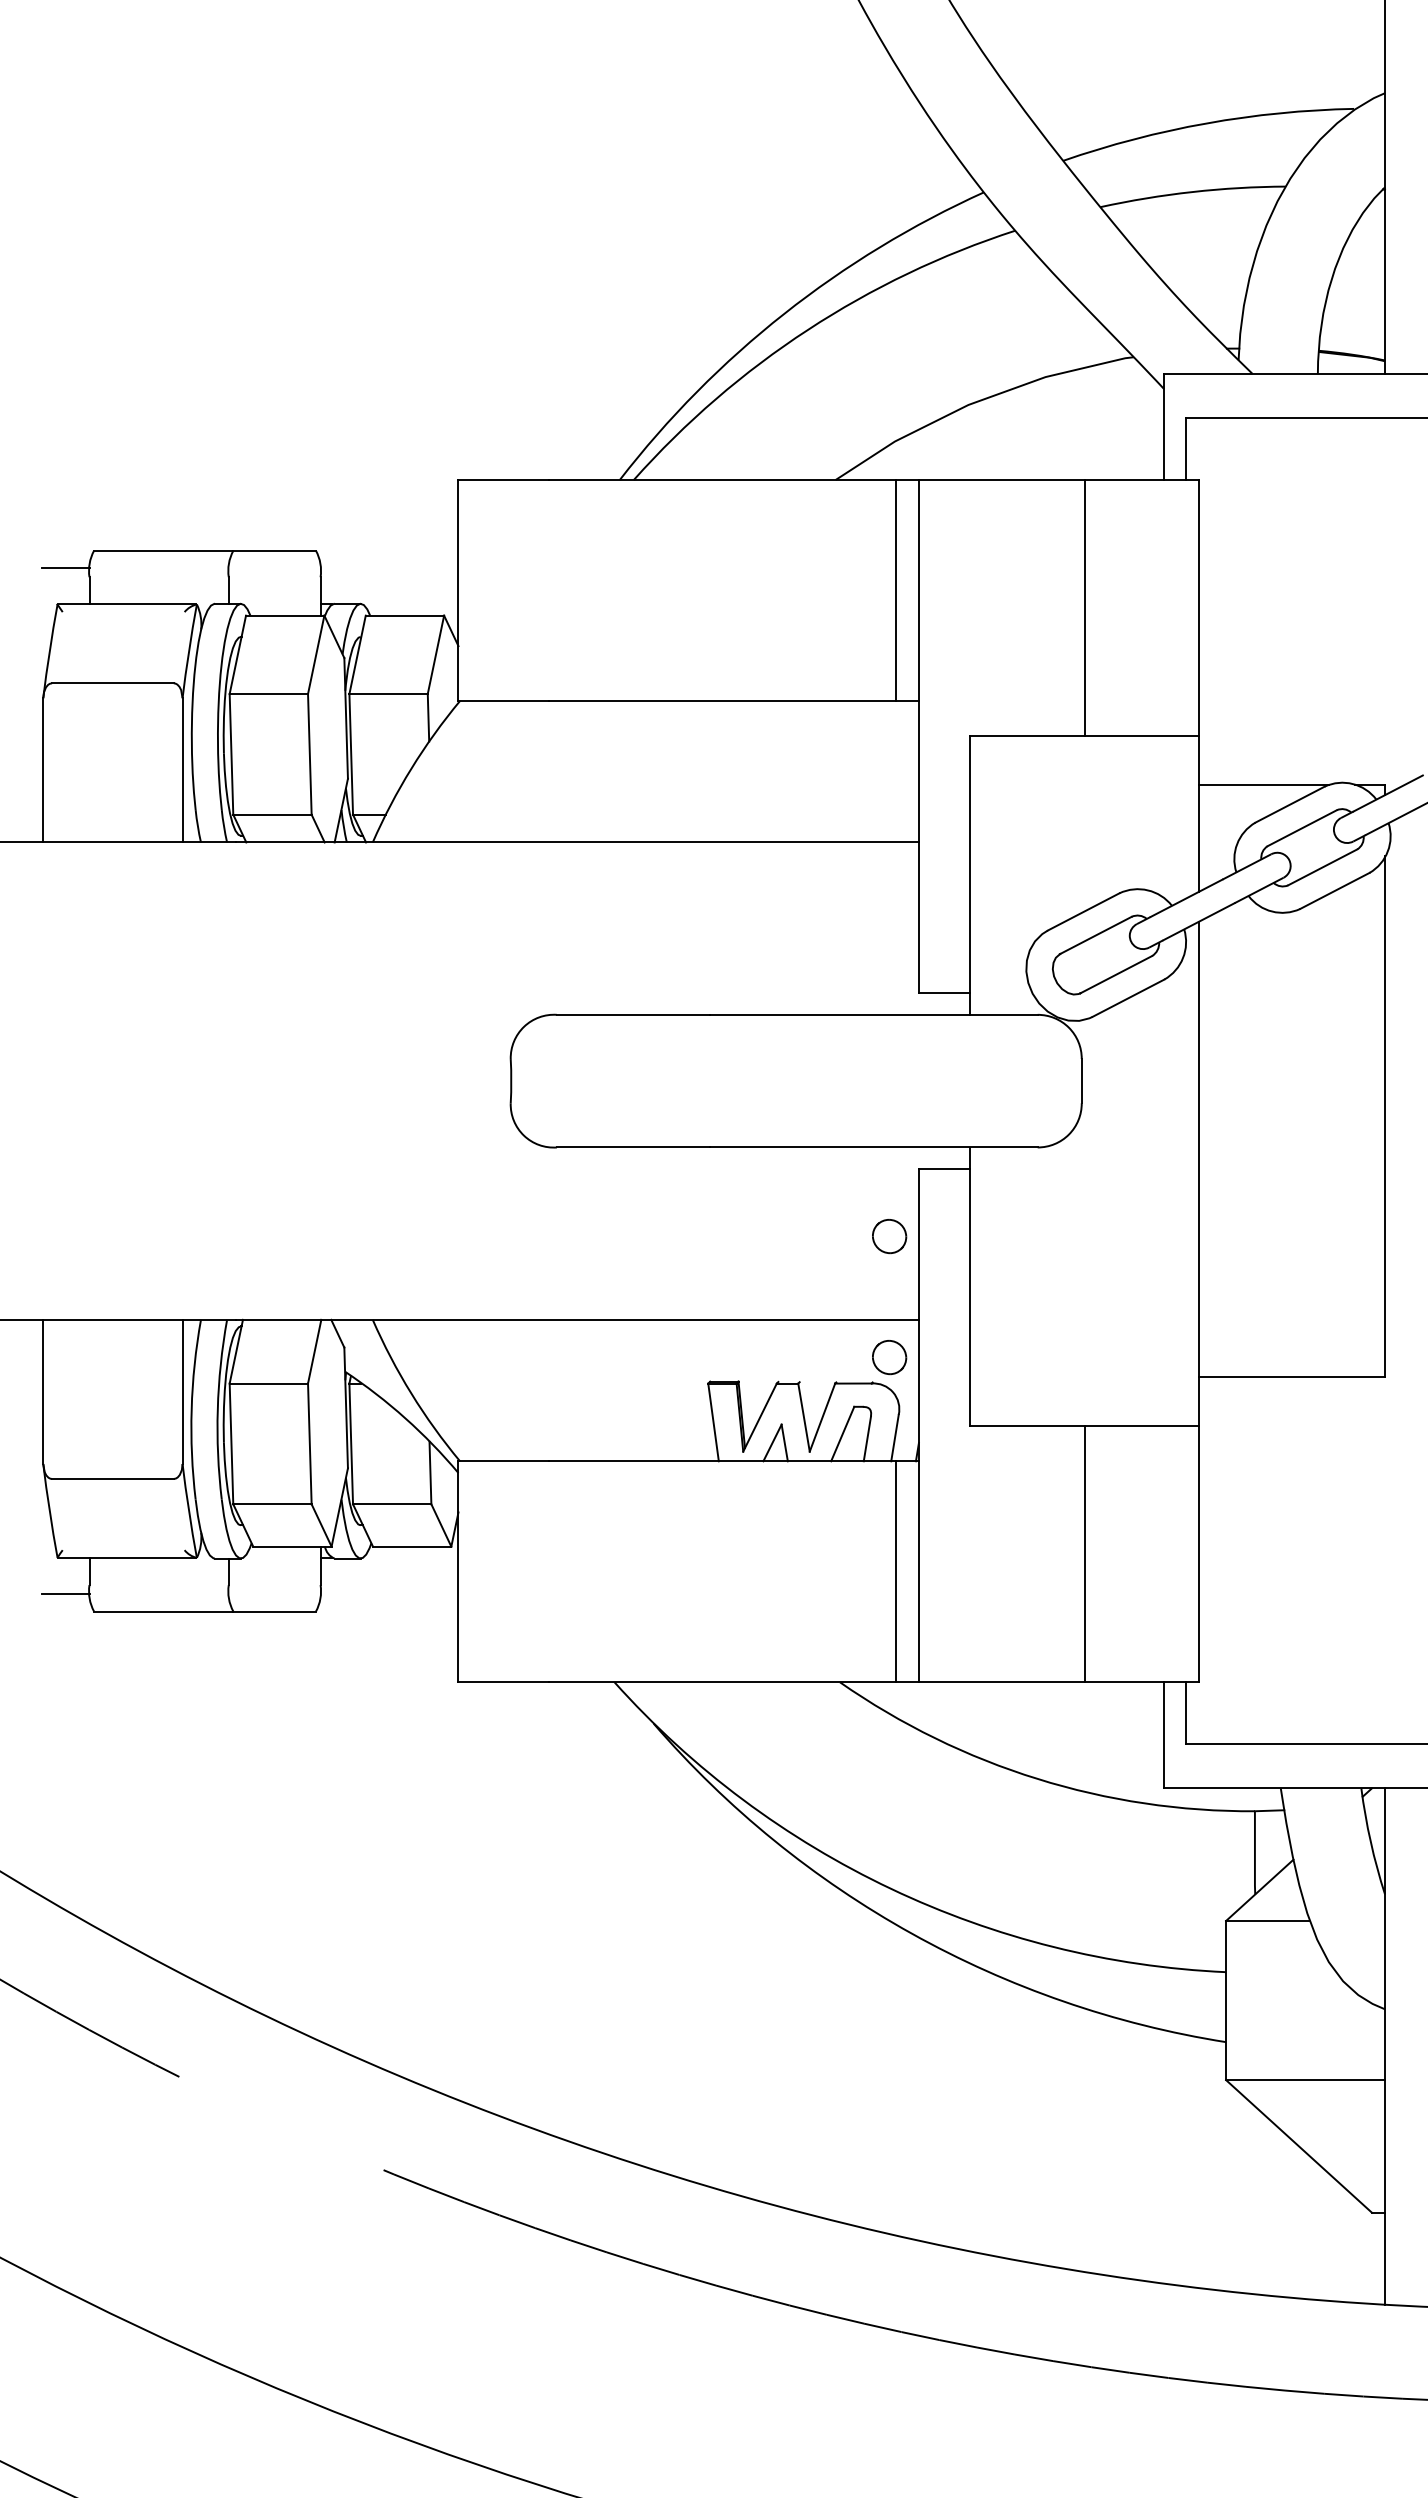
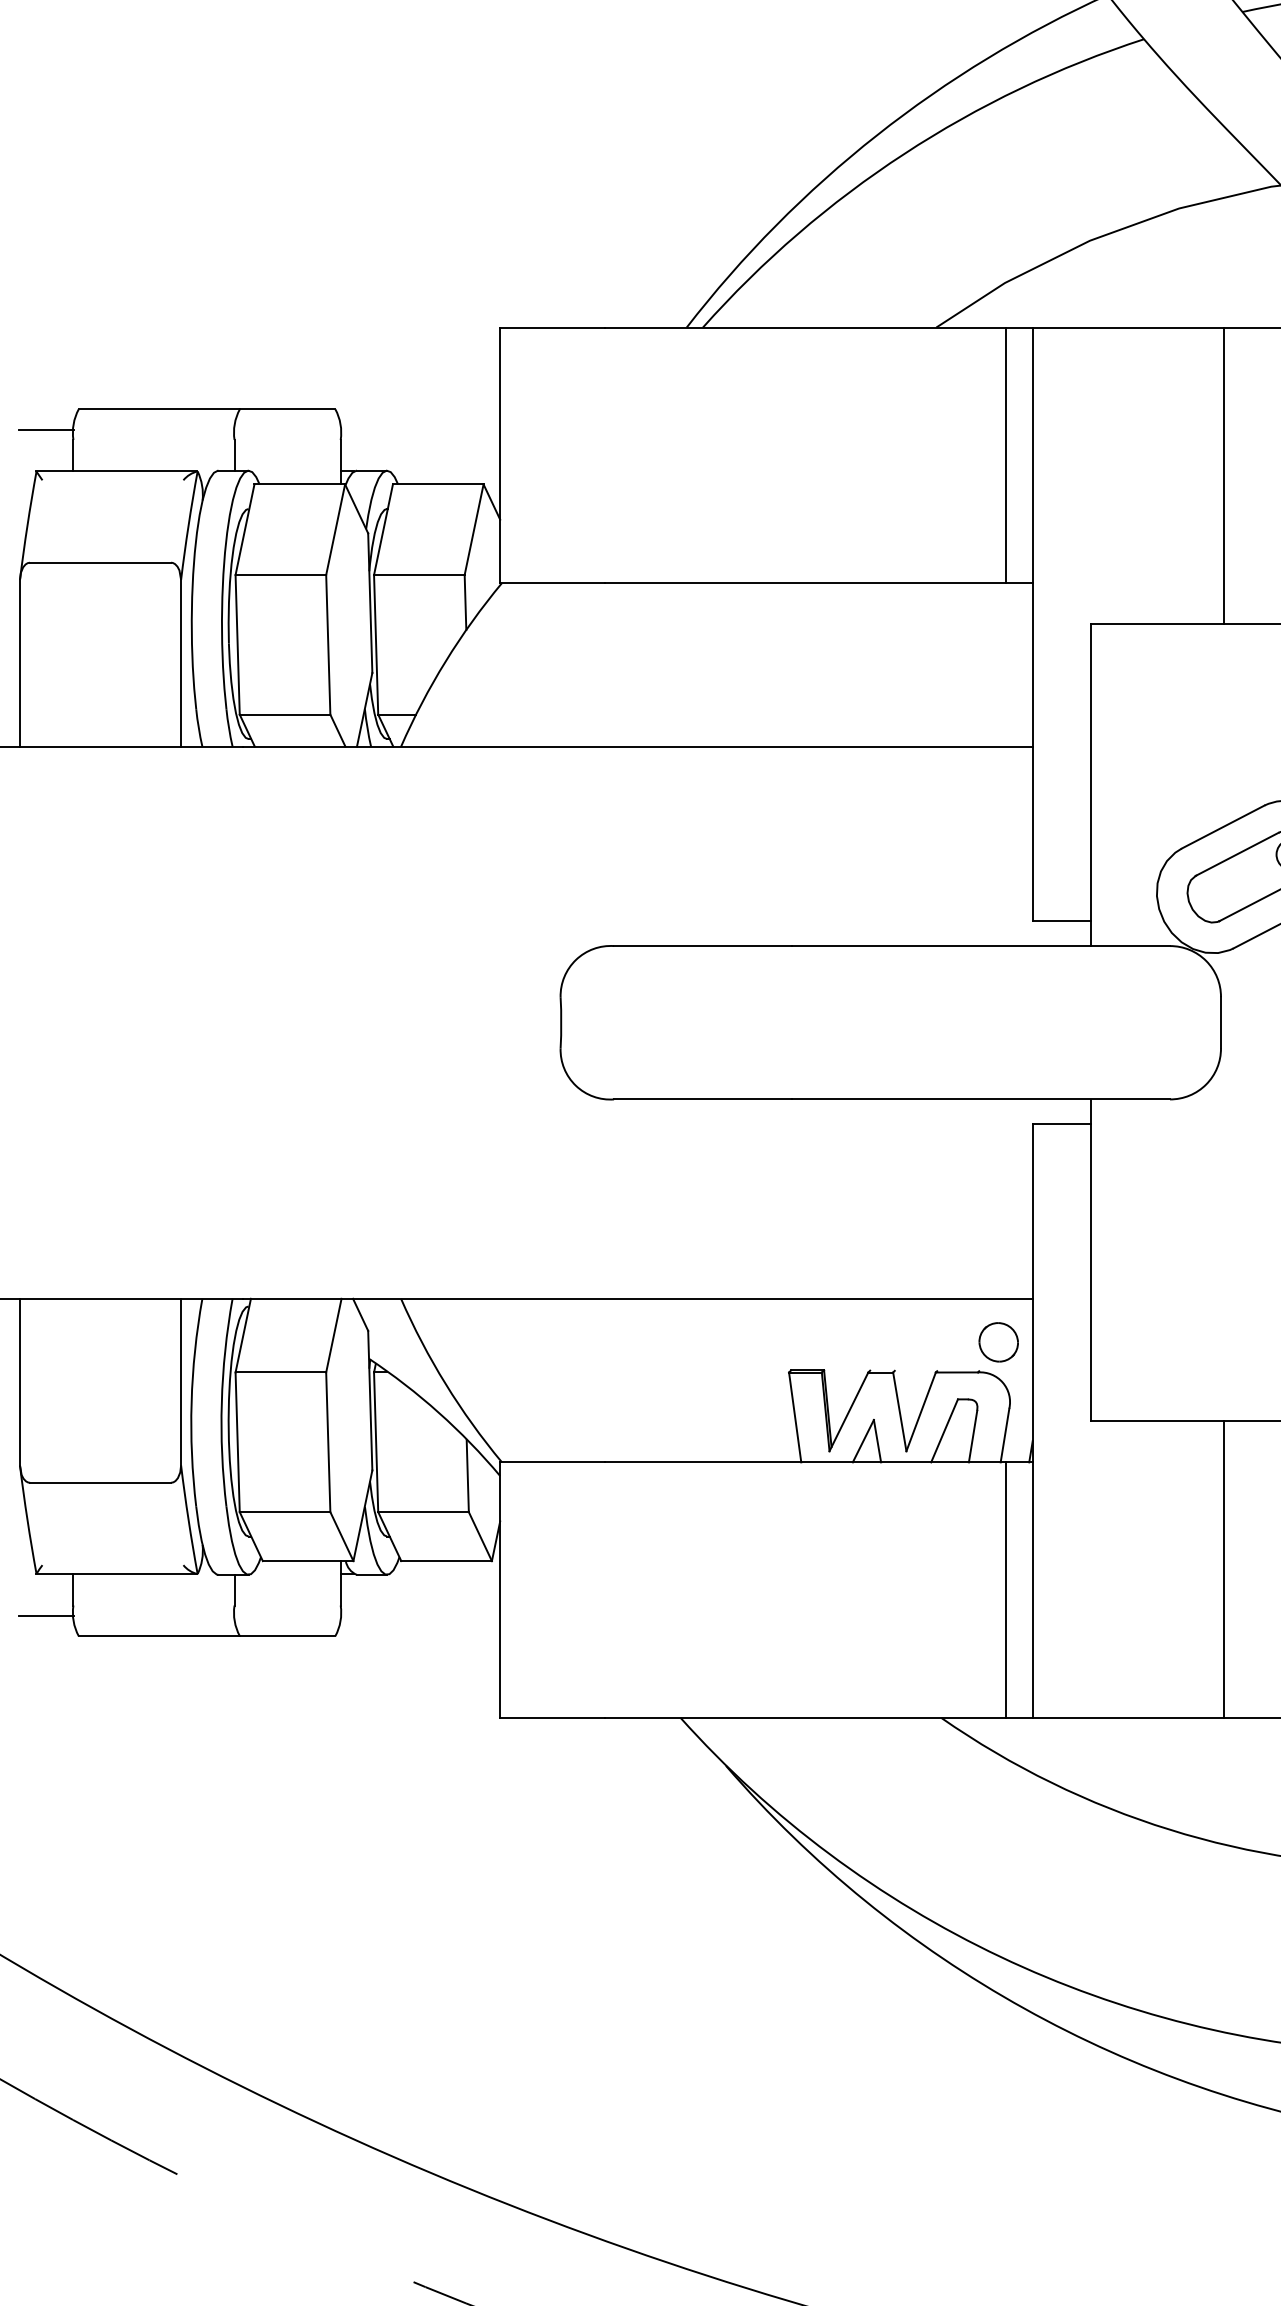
part: (889, 1236) -> (998, 1202), removed

